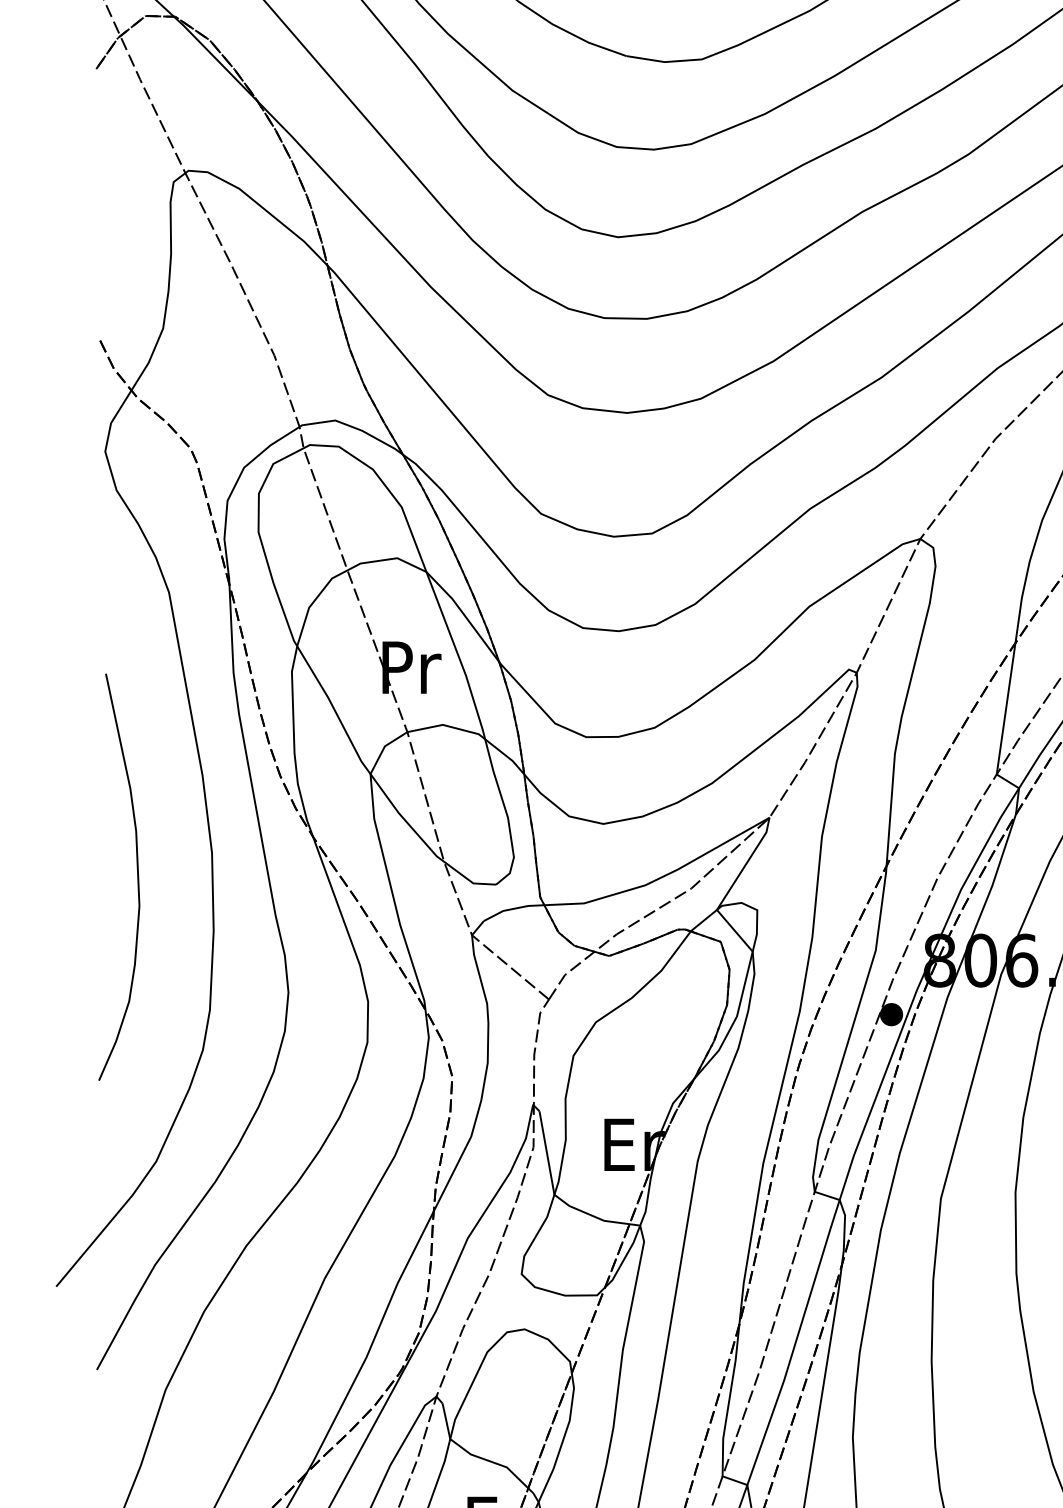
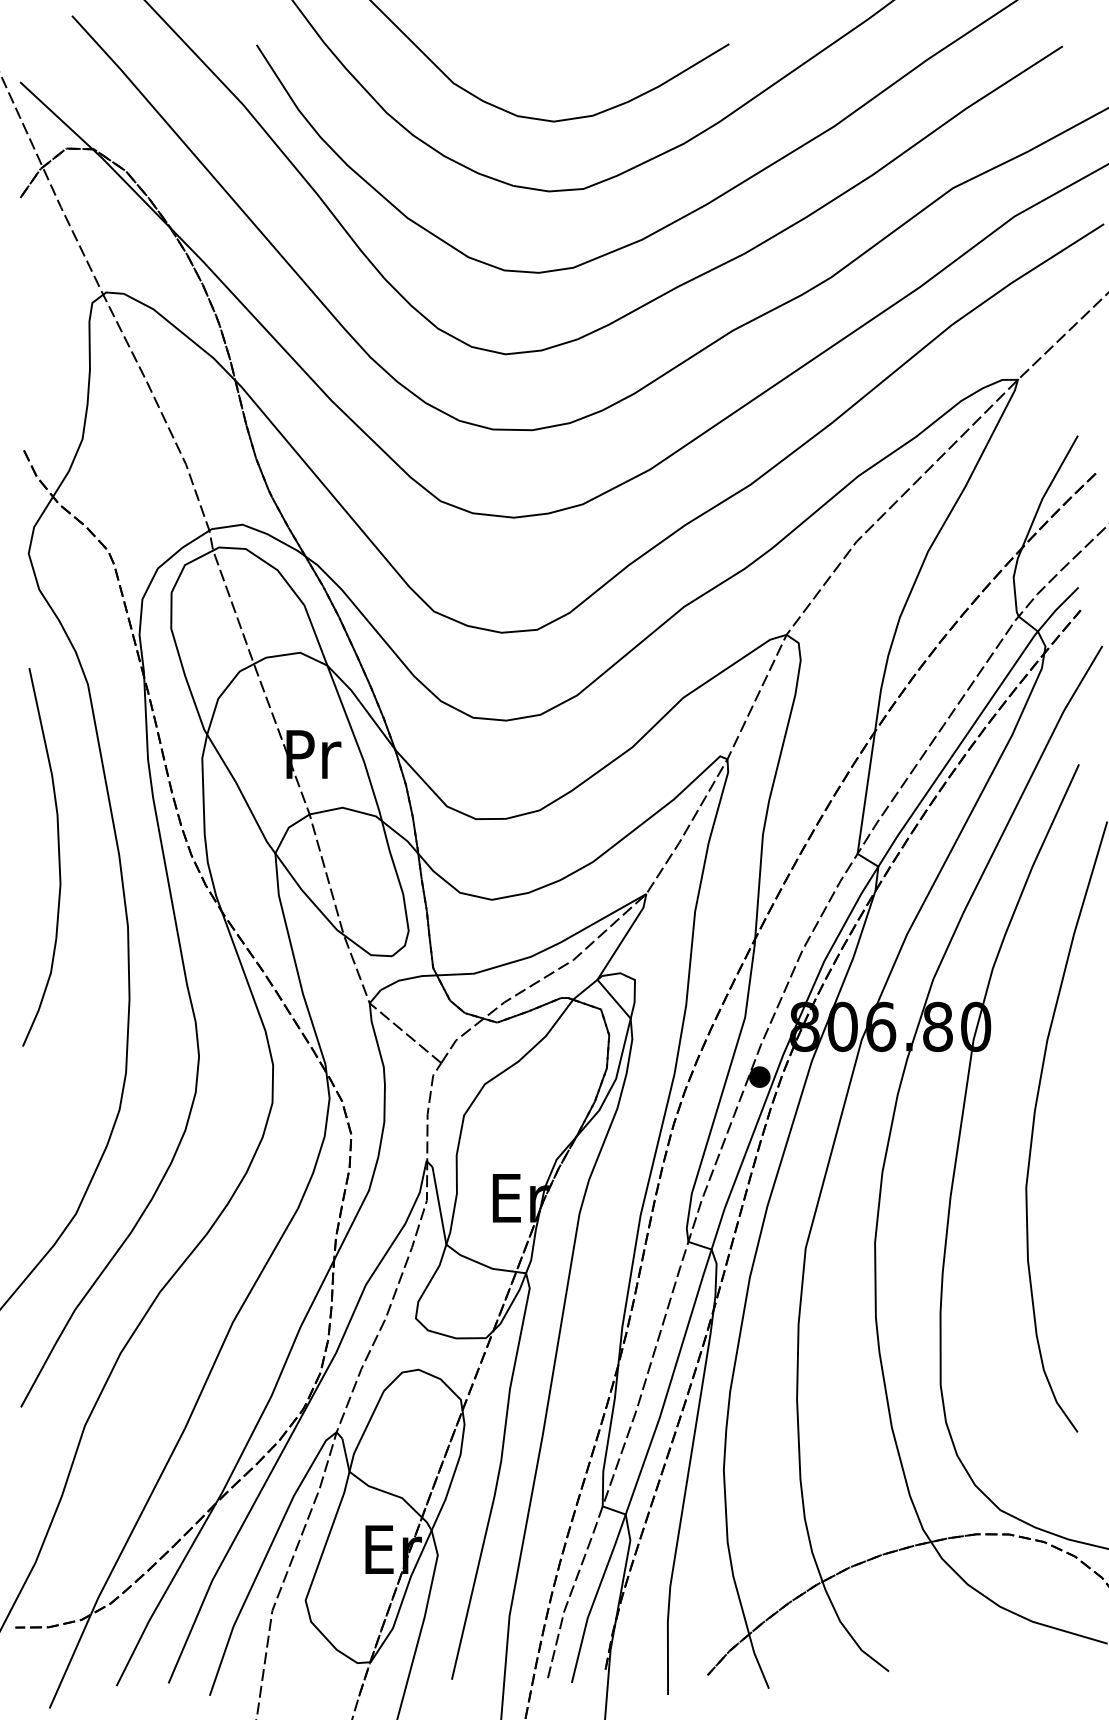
curve: (137, 877) -> (58, 857), moved

